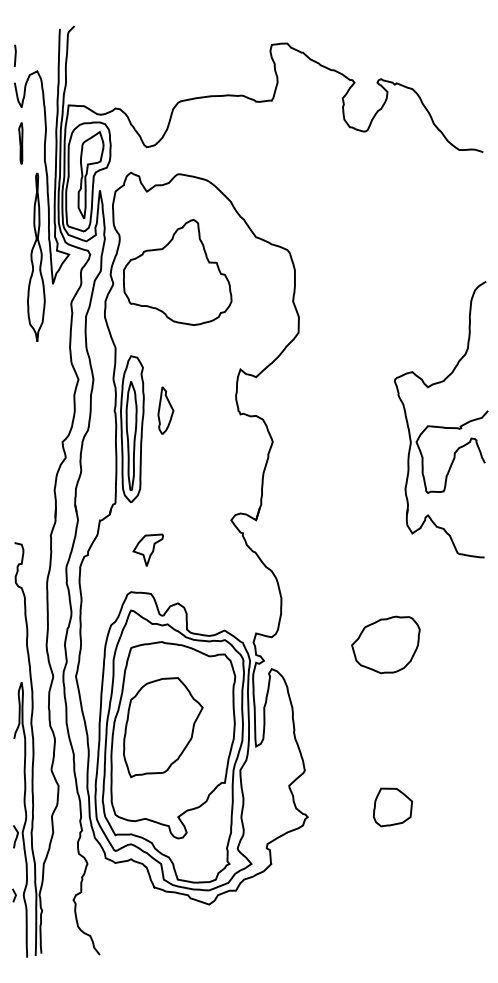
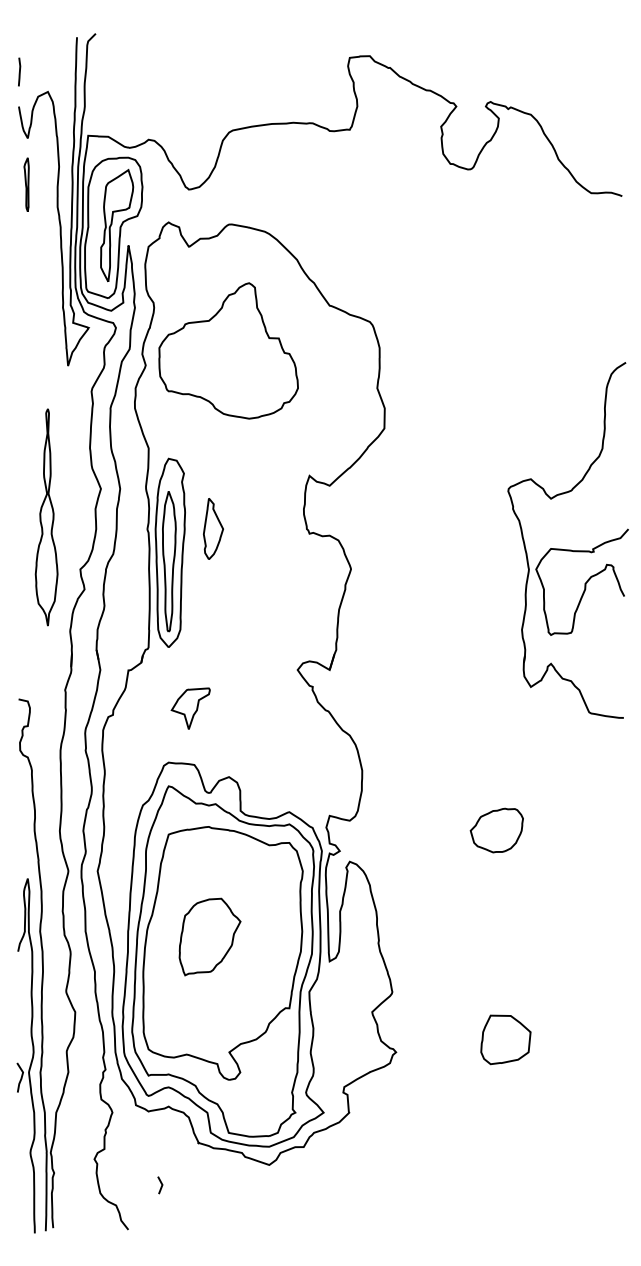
part: (36, 257) -> (46, 517), moved
part: (385, 644) -> (496, 830), size x0.6
part: (162, 727) -> (209, 936), size x0.6
line: (15, 895) -> (161, 1185), moved

